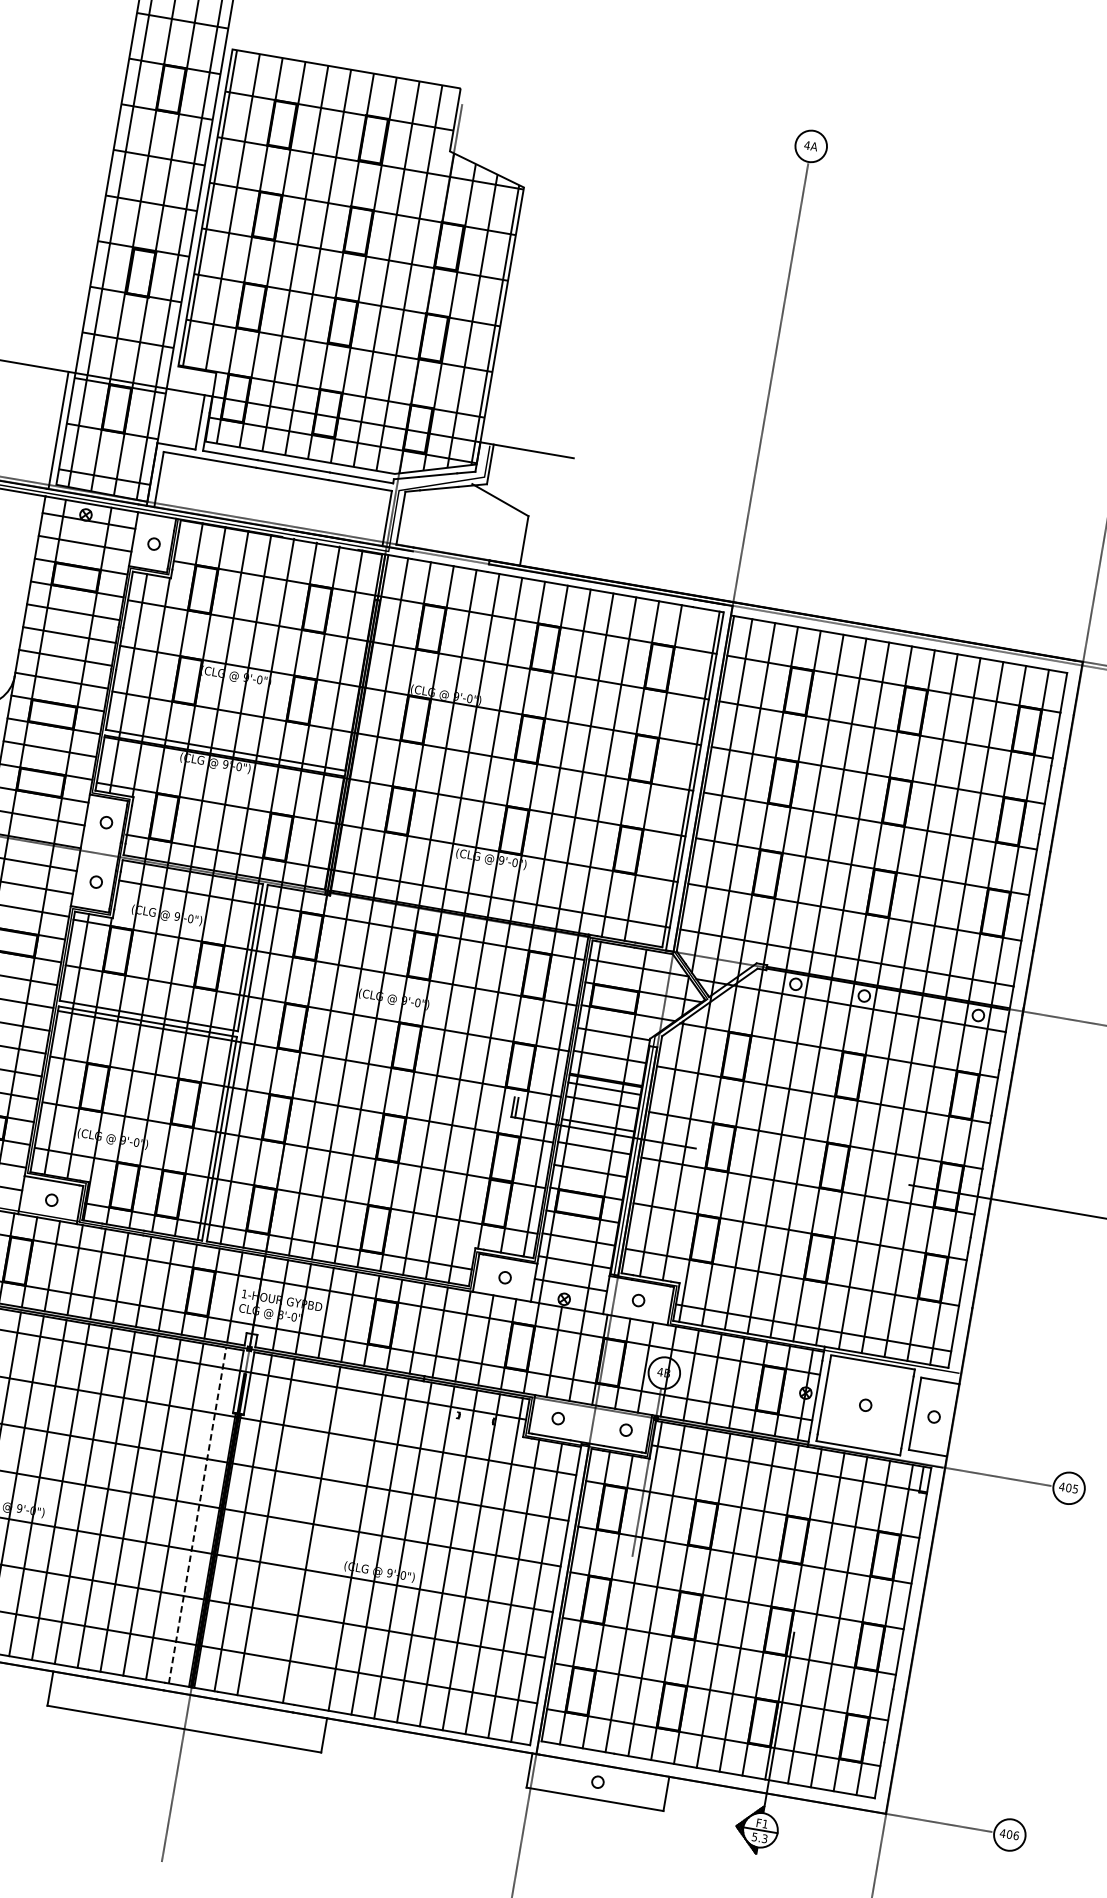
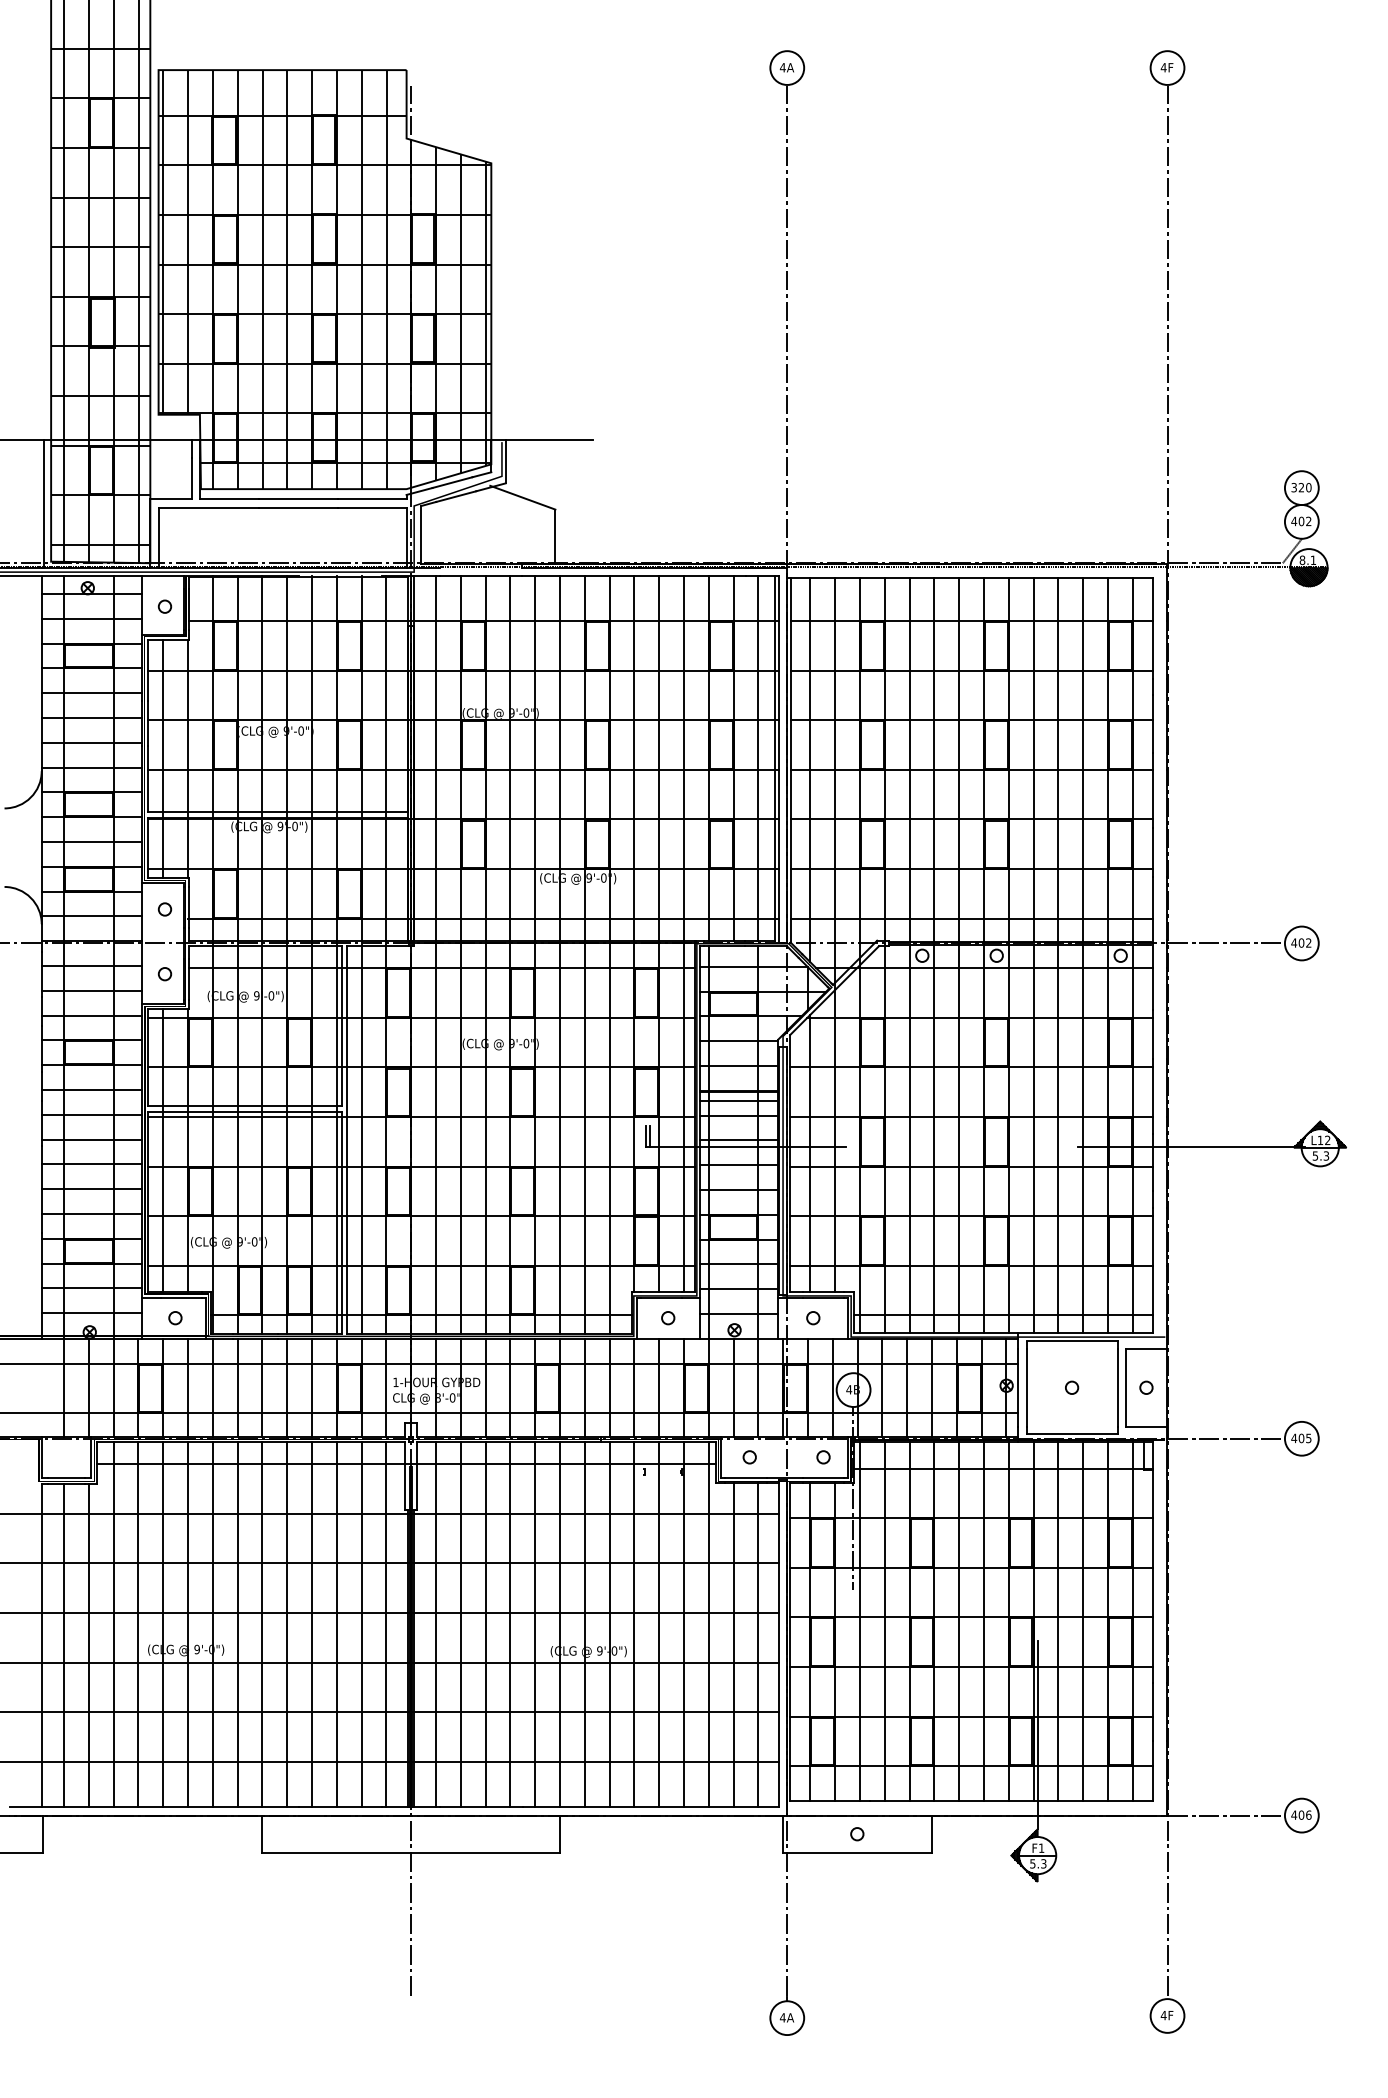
line: (676, 776) -> (758, 757), added
line: (197, 1515) -> (386, 1624), dashed -> solid
line: (288, 1530) -> (485, 1624), added
line: (334, 1538) -> (535, 1624), added

